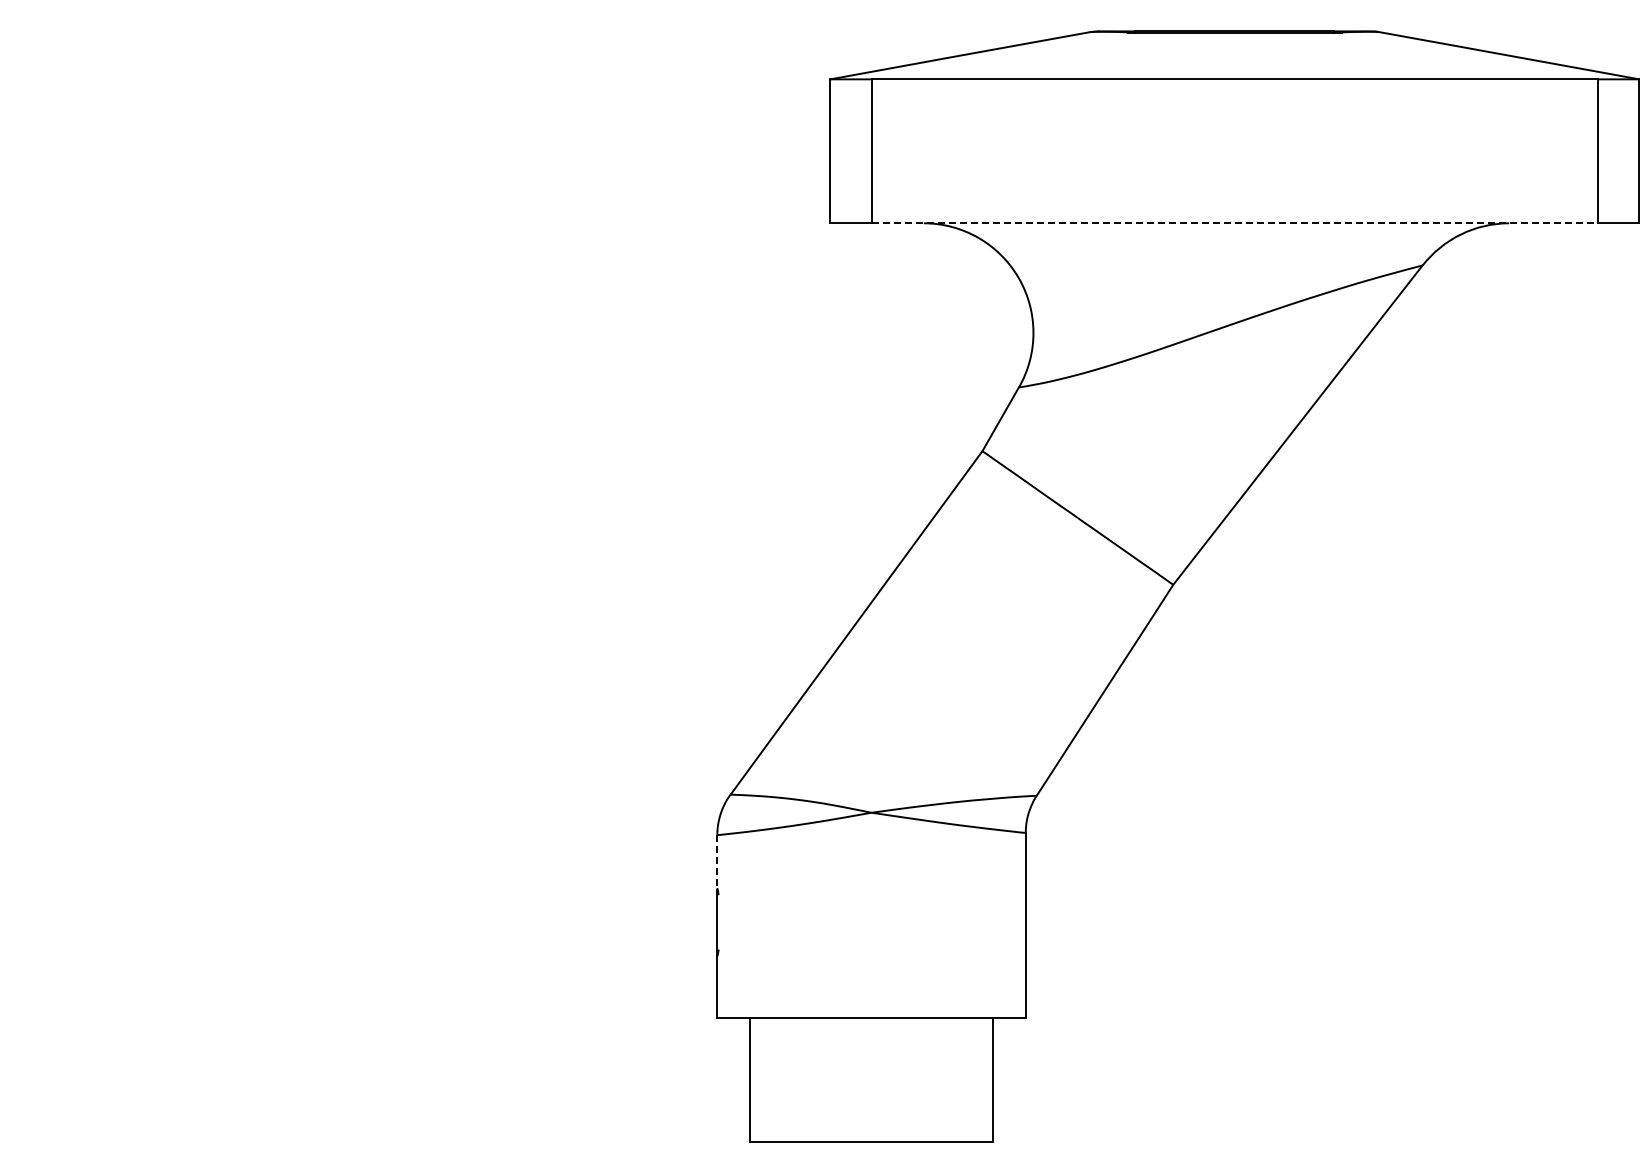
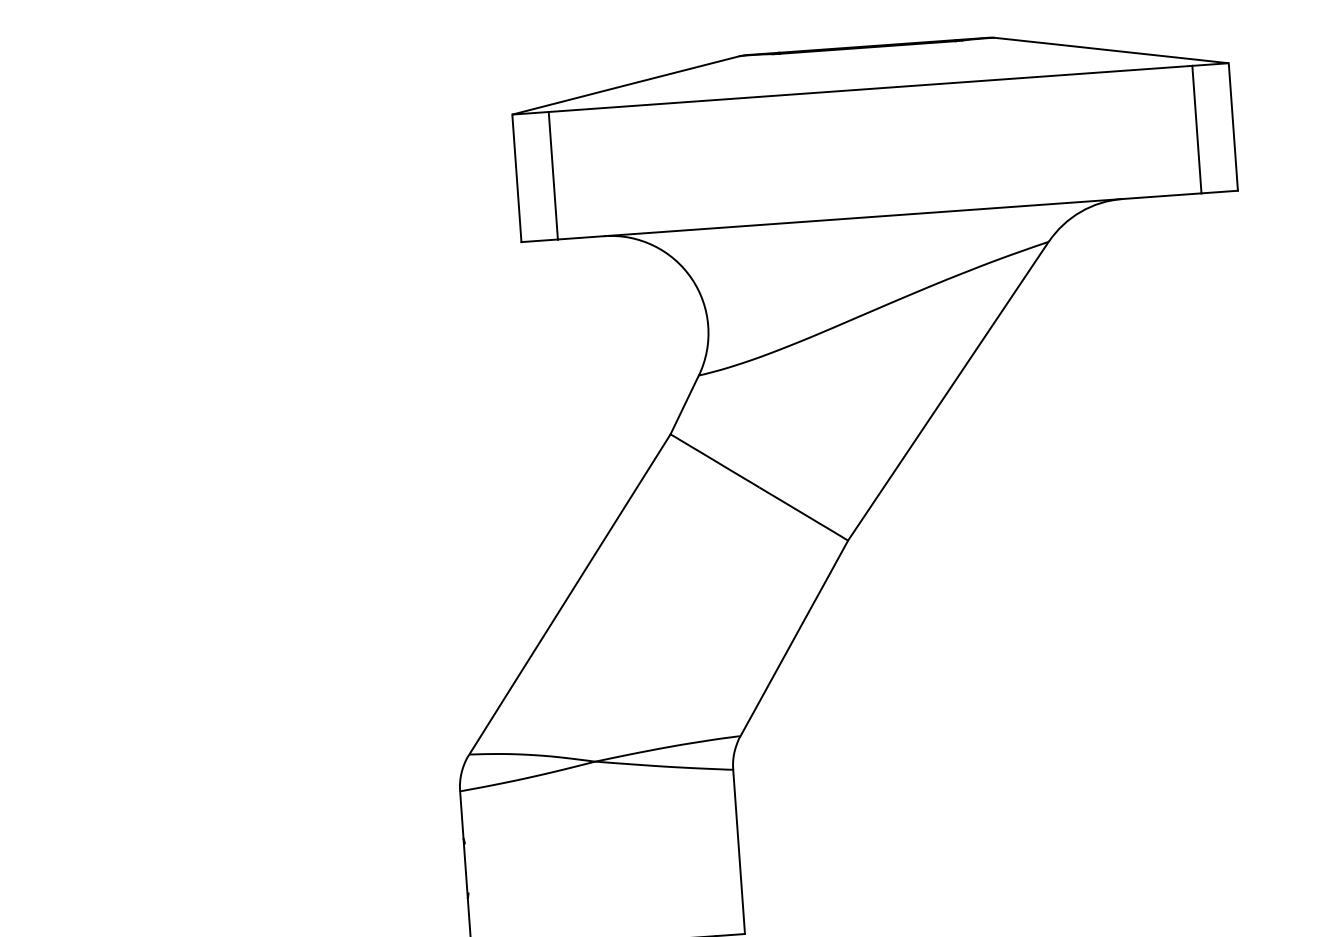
line: (1235, 223) -> (880, 216), dashed -> solid
line: (717, 862) -> (461, 815), dashed -> solid

